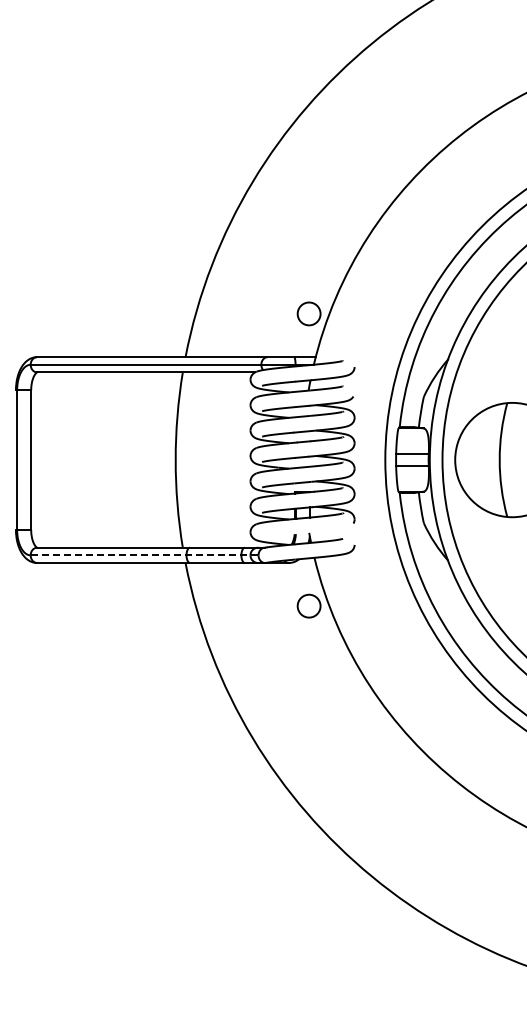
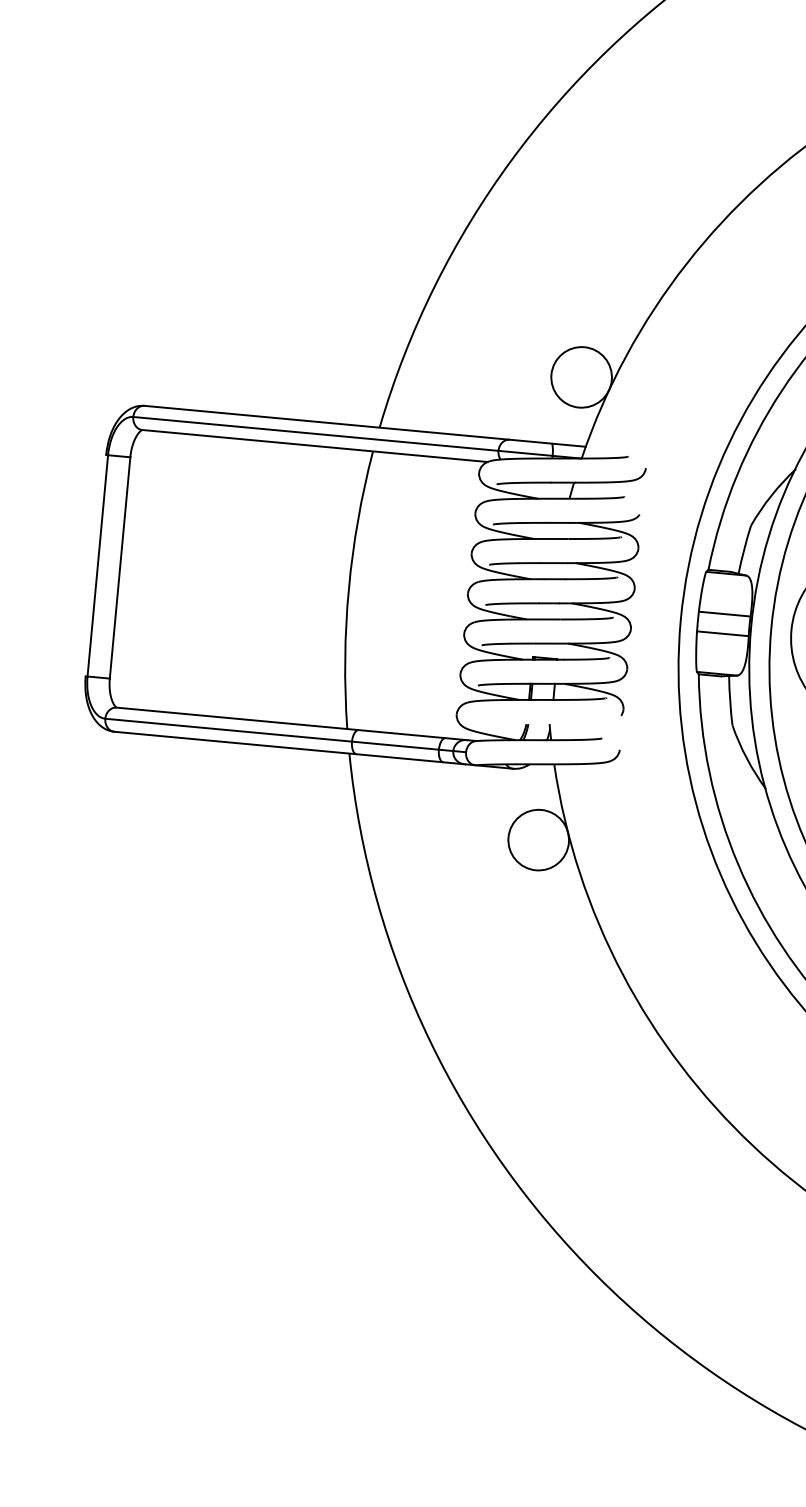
circle: (309, 313) -> (582, 376), size x1.67
line: (144, 555) -> (285, 735), dashed -> solid
circle: (309, 606) -> (539, 840), size x1.67

